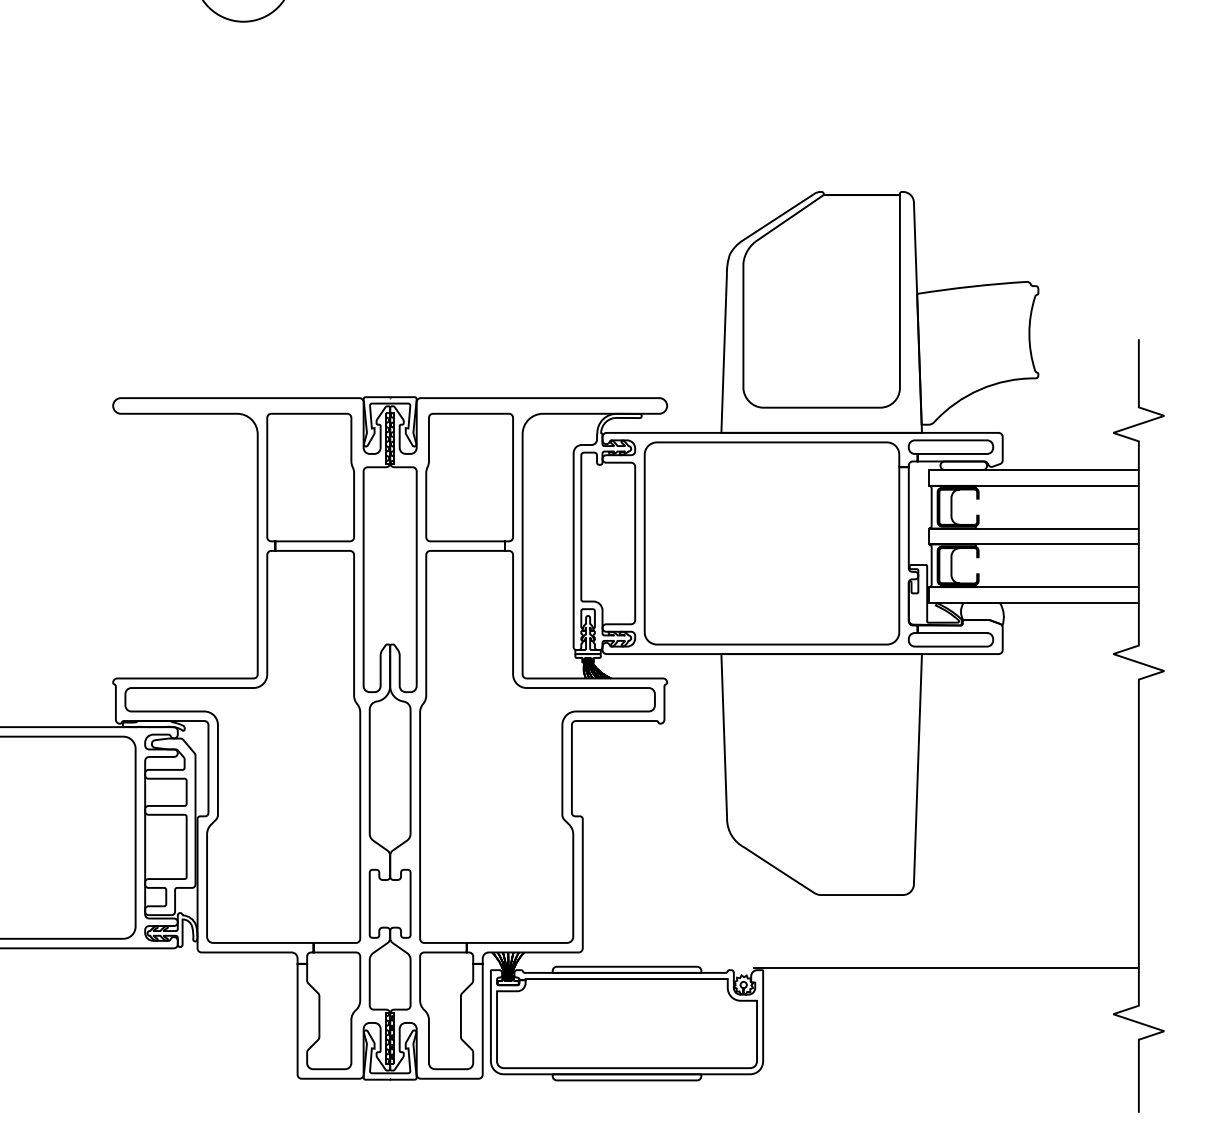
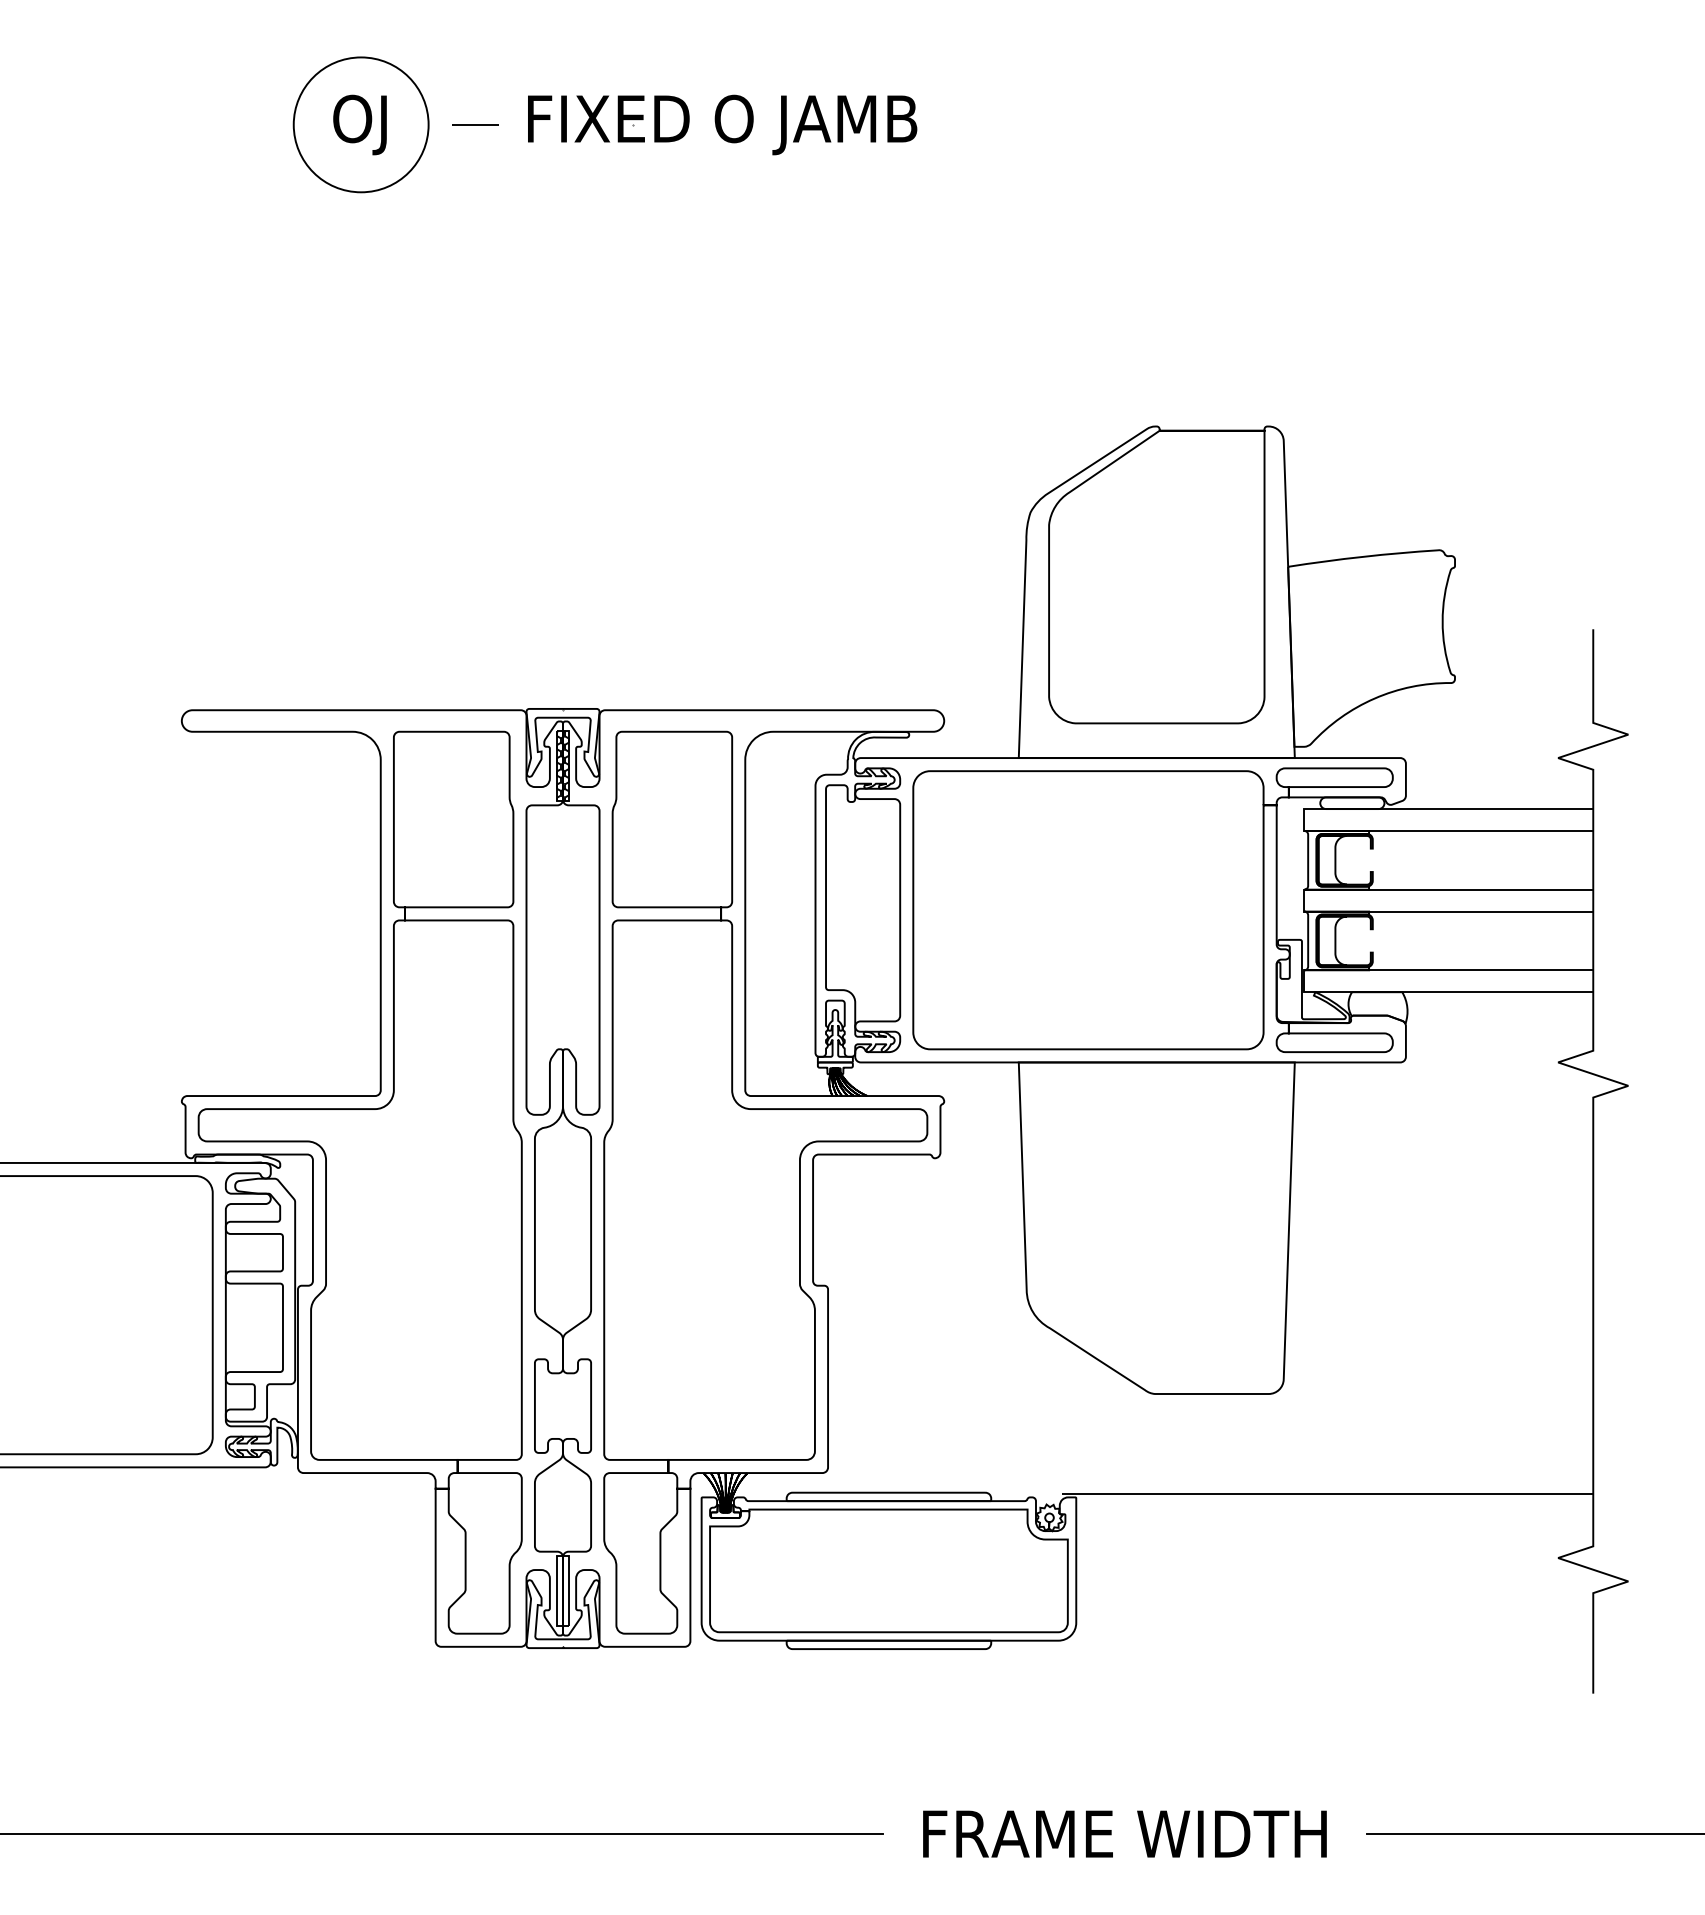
hatch: (389, 1037) -> (562, 1590), removed

